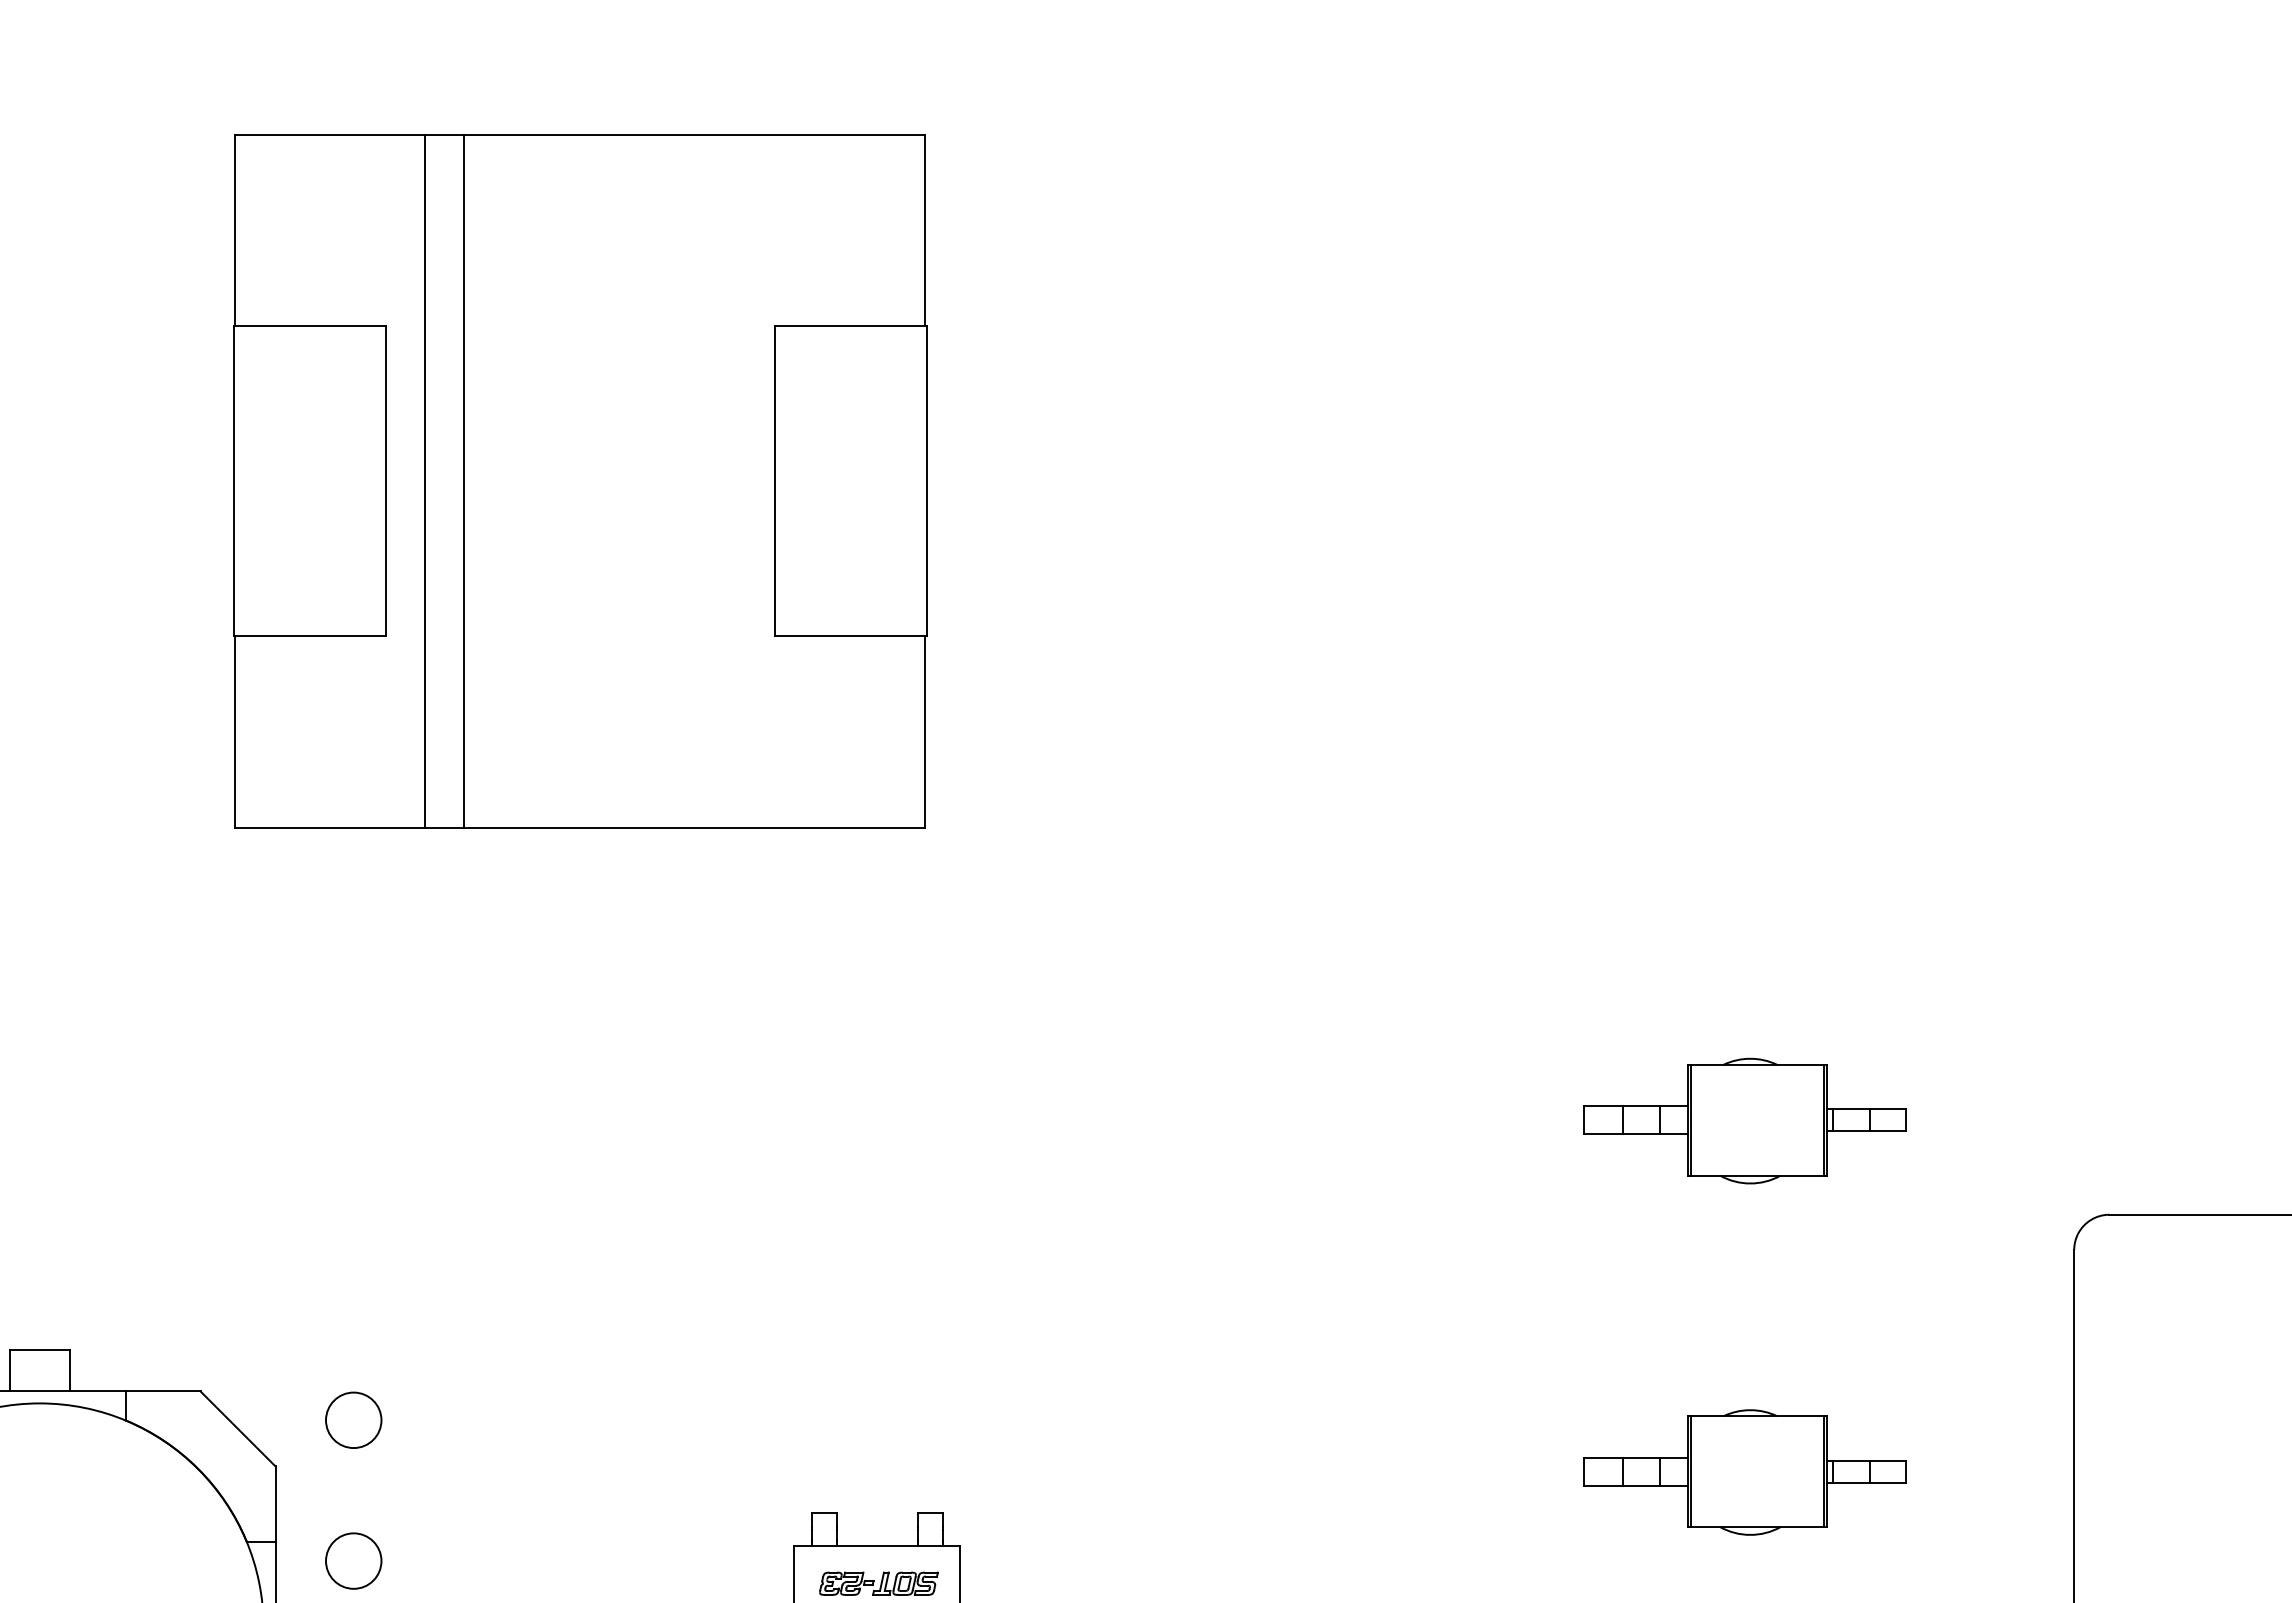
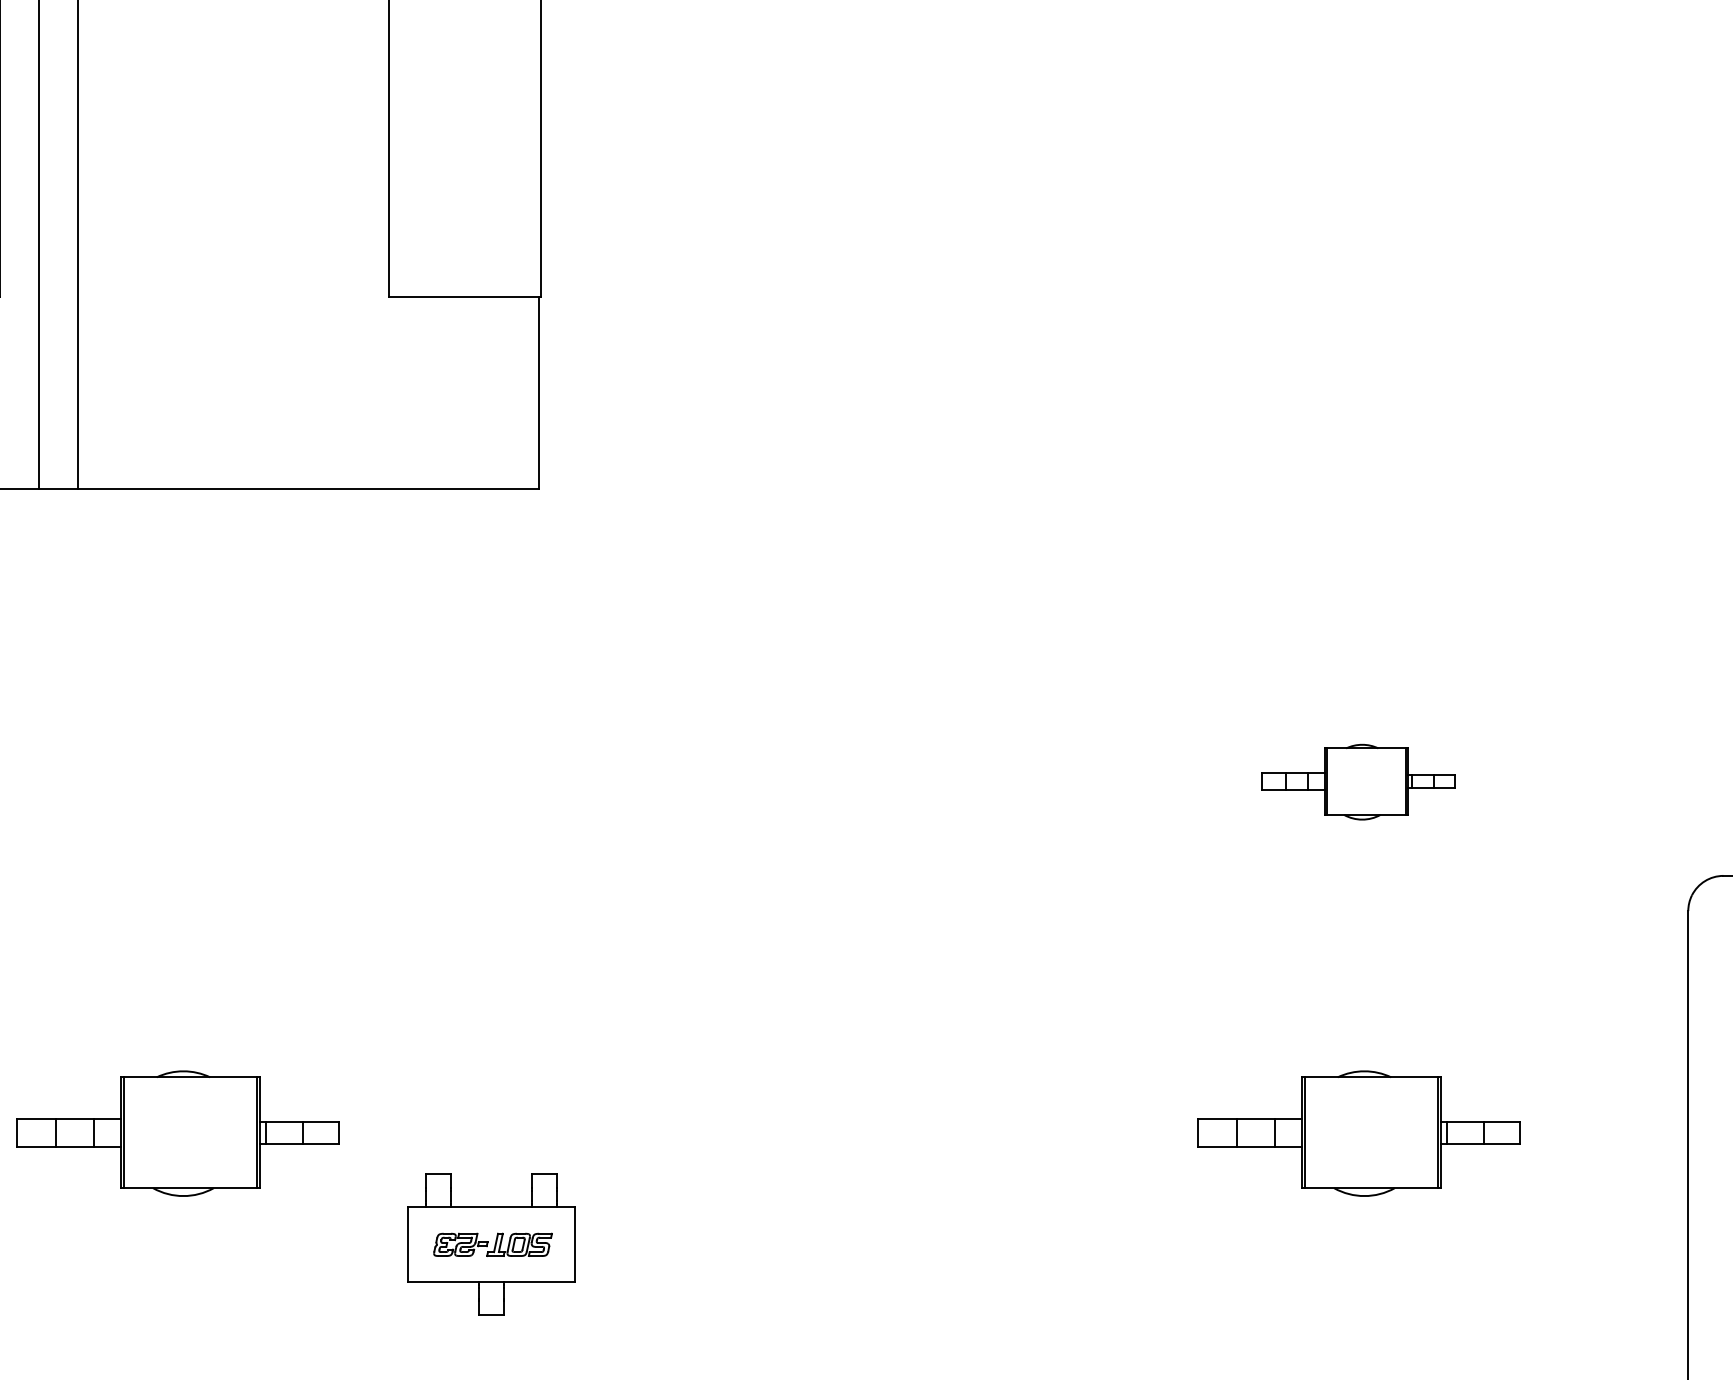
part: (1744, 1120) -> (1358, 781), size x0.6
part: (563, 1472) -> (177, 1133), added

